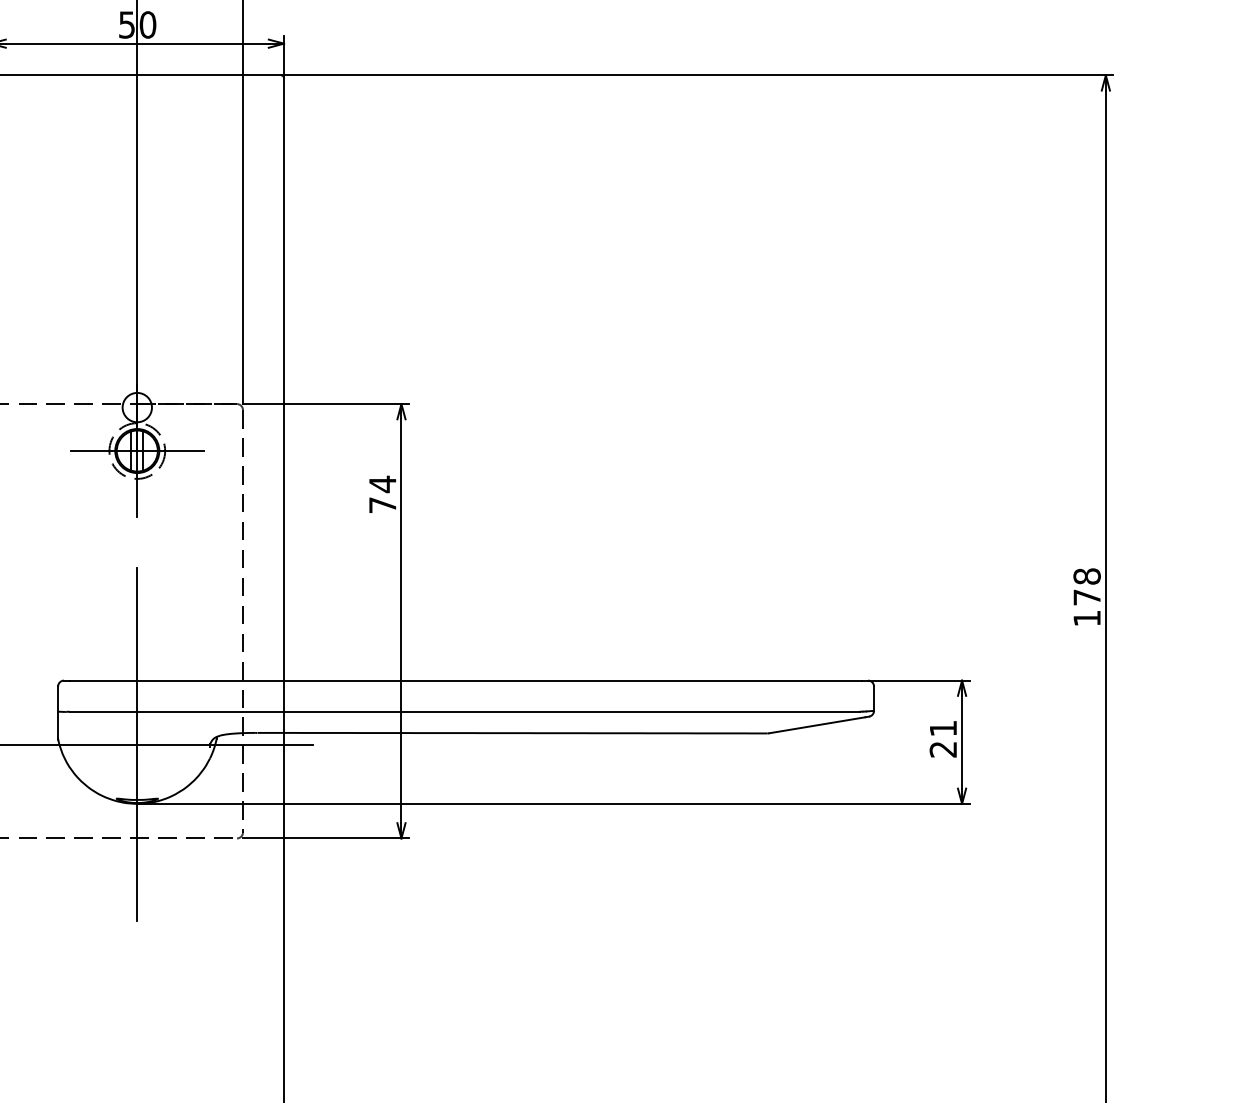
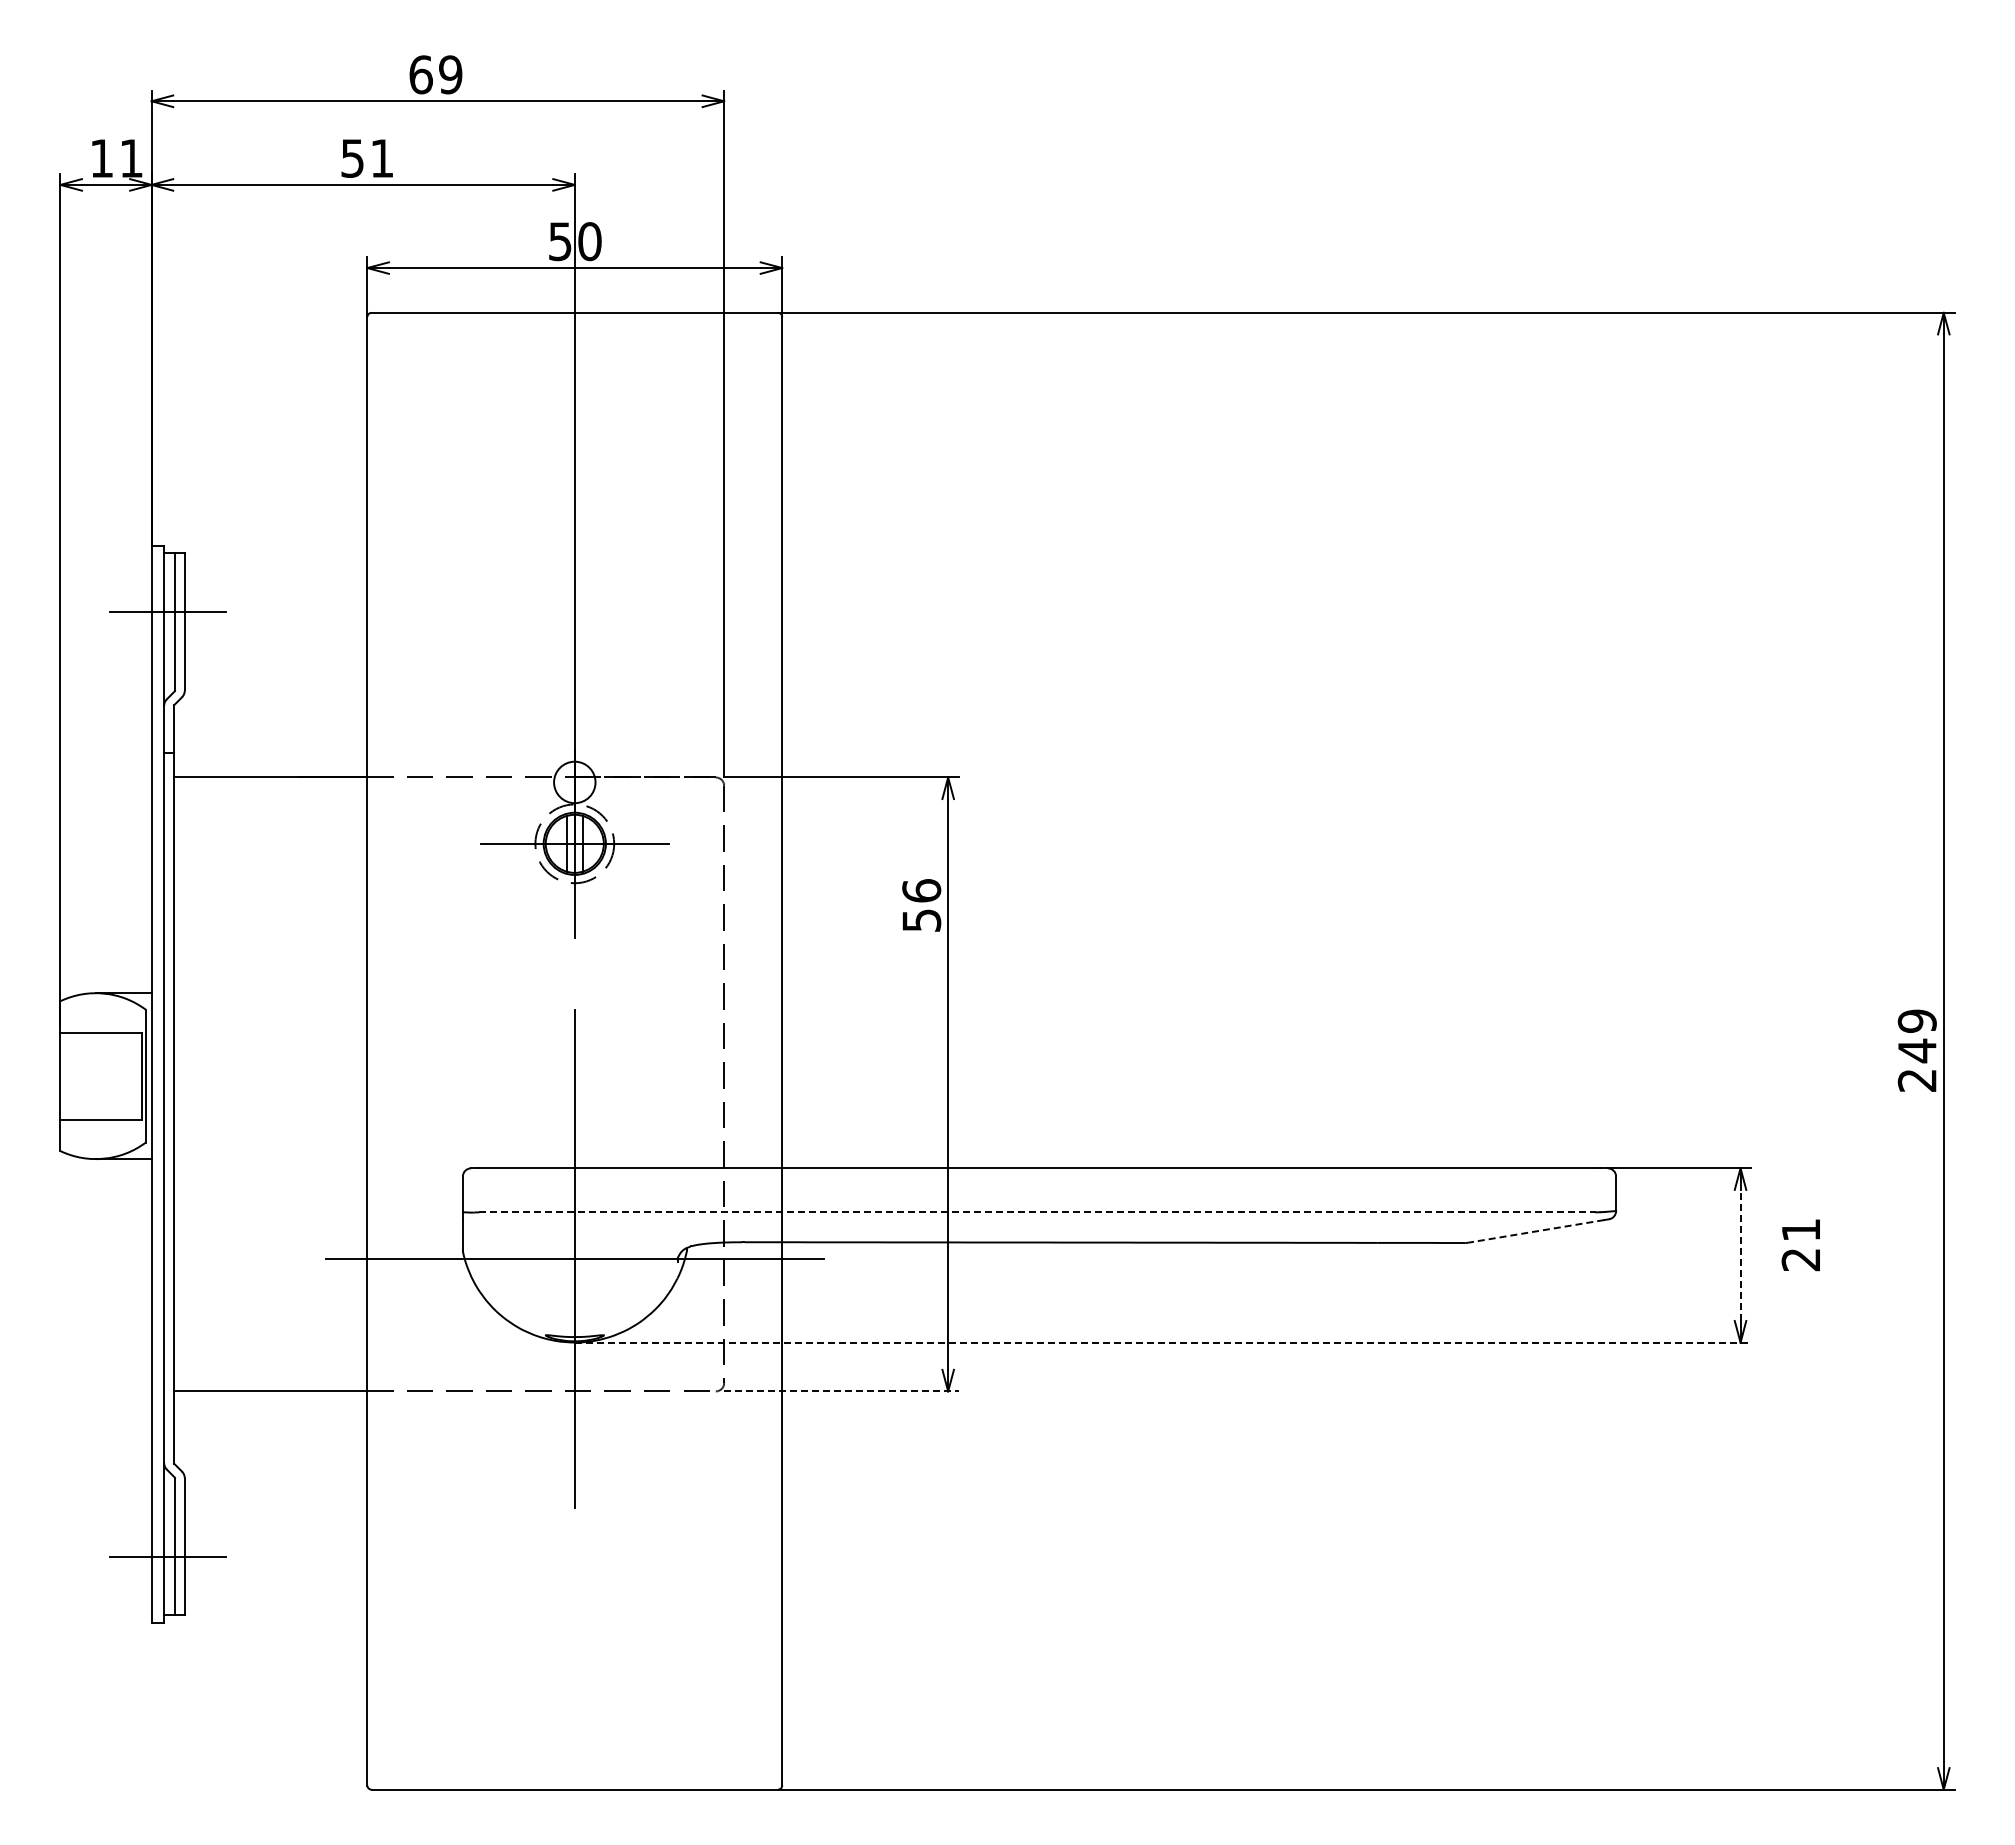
text: (382, 493) -> (921, 904), 74 -> 56
text: (1086, 597) -> (1916, 1050), 178 -> 249
line: (465, 711) -> (1038, 1212), solid -> dashed
line: (817, 725) -> (1536, 1231), solid -> dashed
text: (942, 739) -> (1800, 1245), moved
line: (962, 742) -> (1740, 1255), solid -> dashed
line: (553, 803) -> (1163, 1342), solid -> dashed
line: (326, 838) -> (842, 1391), solid -> dashed

